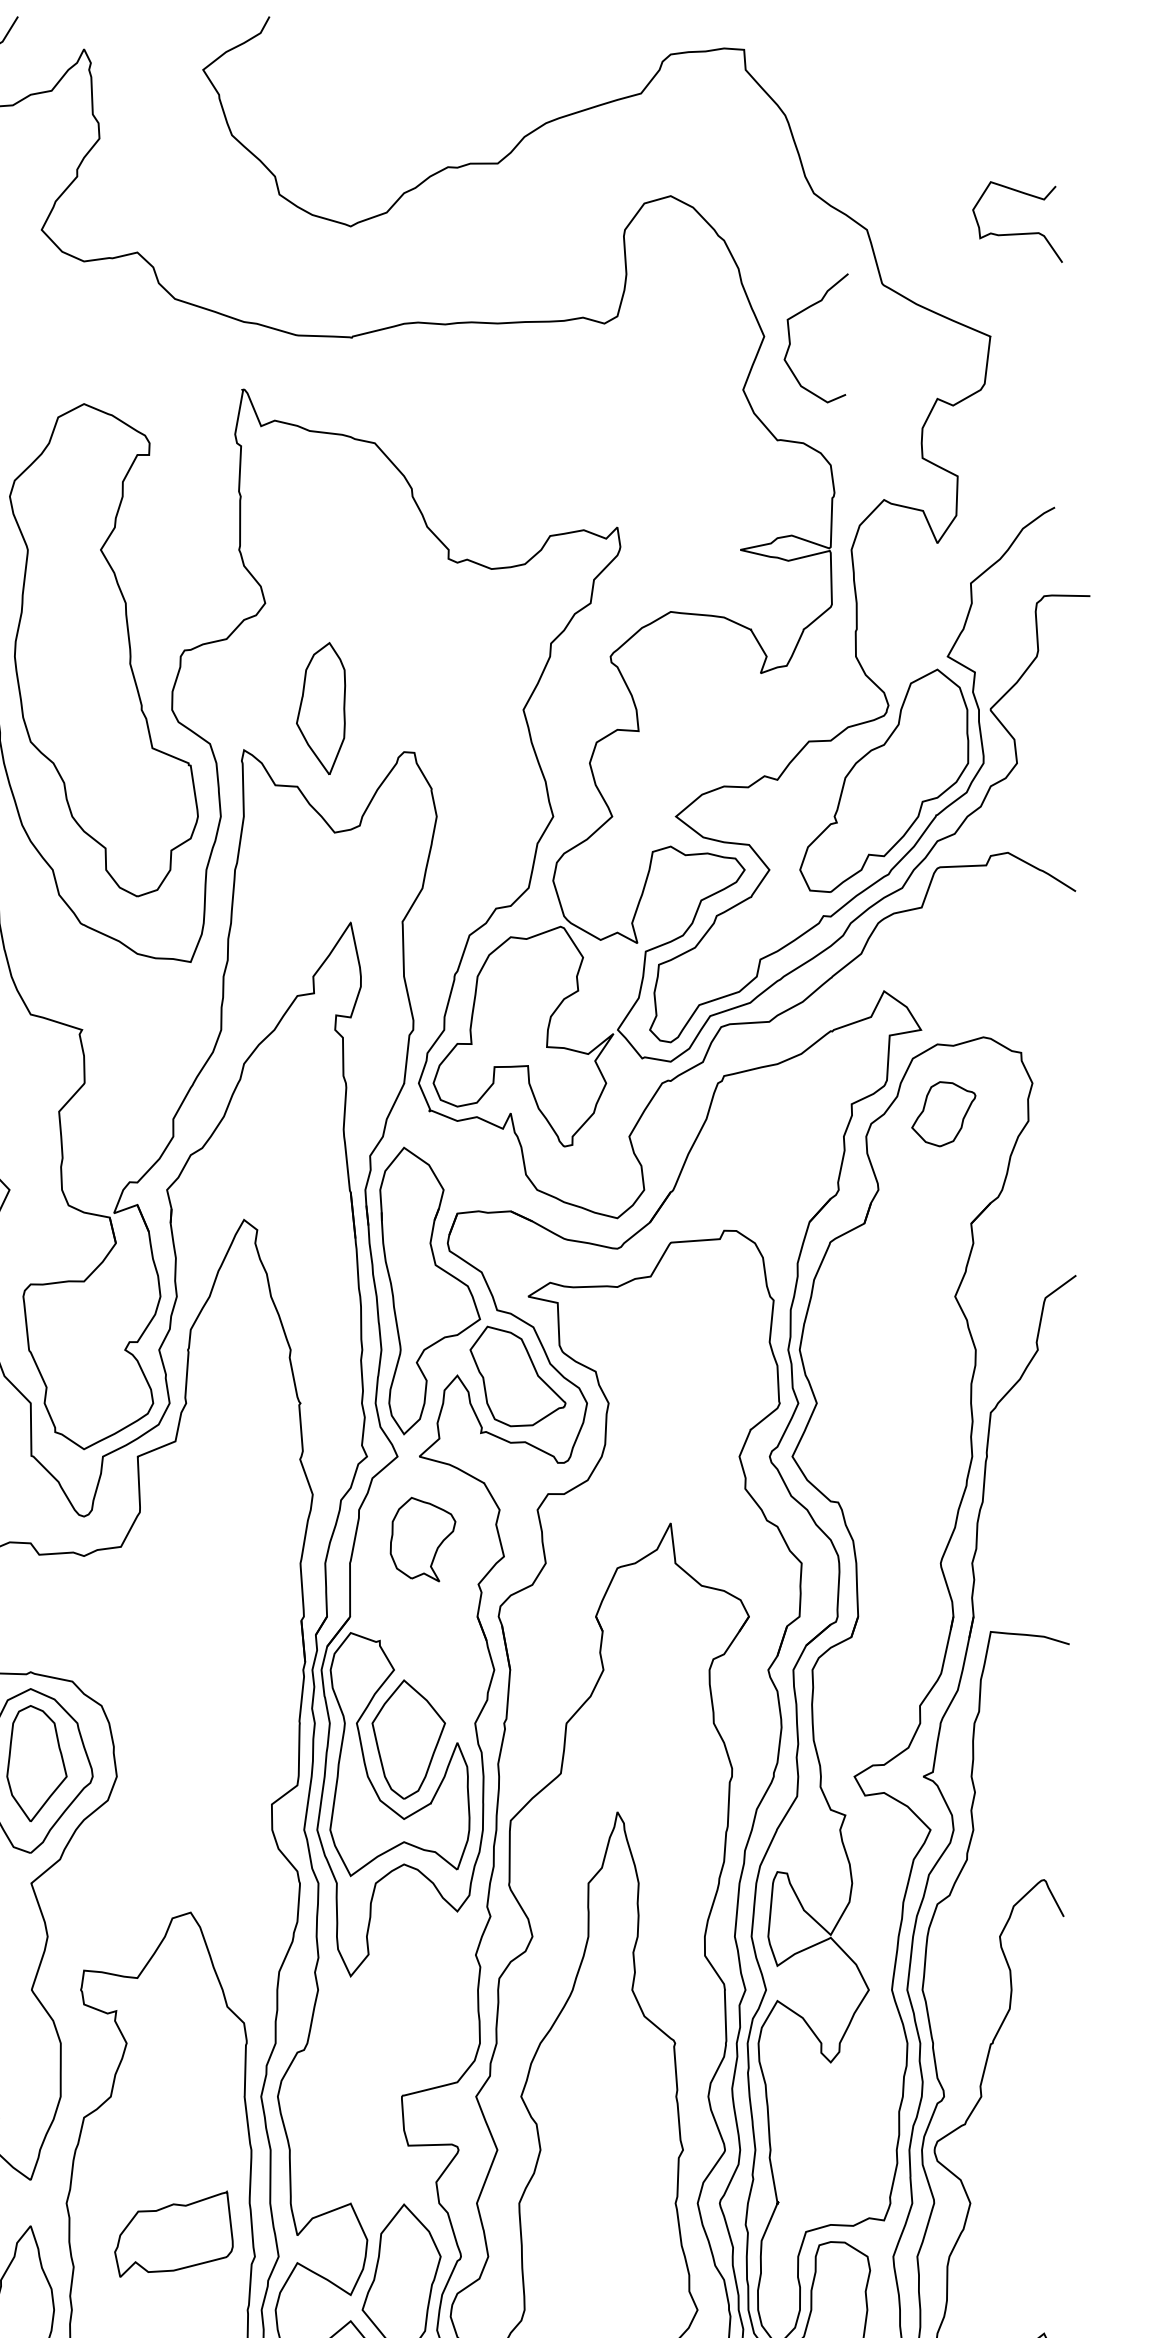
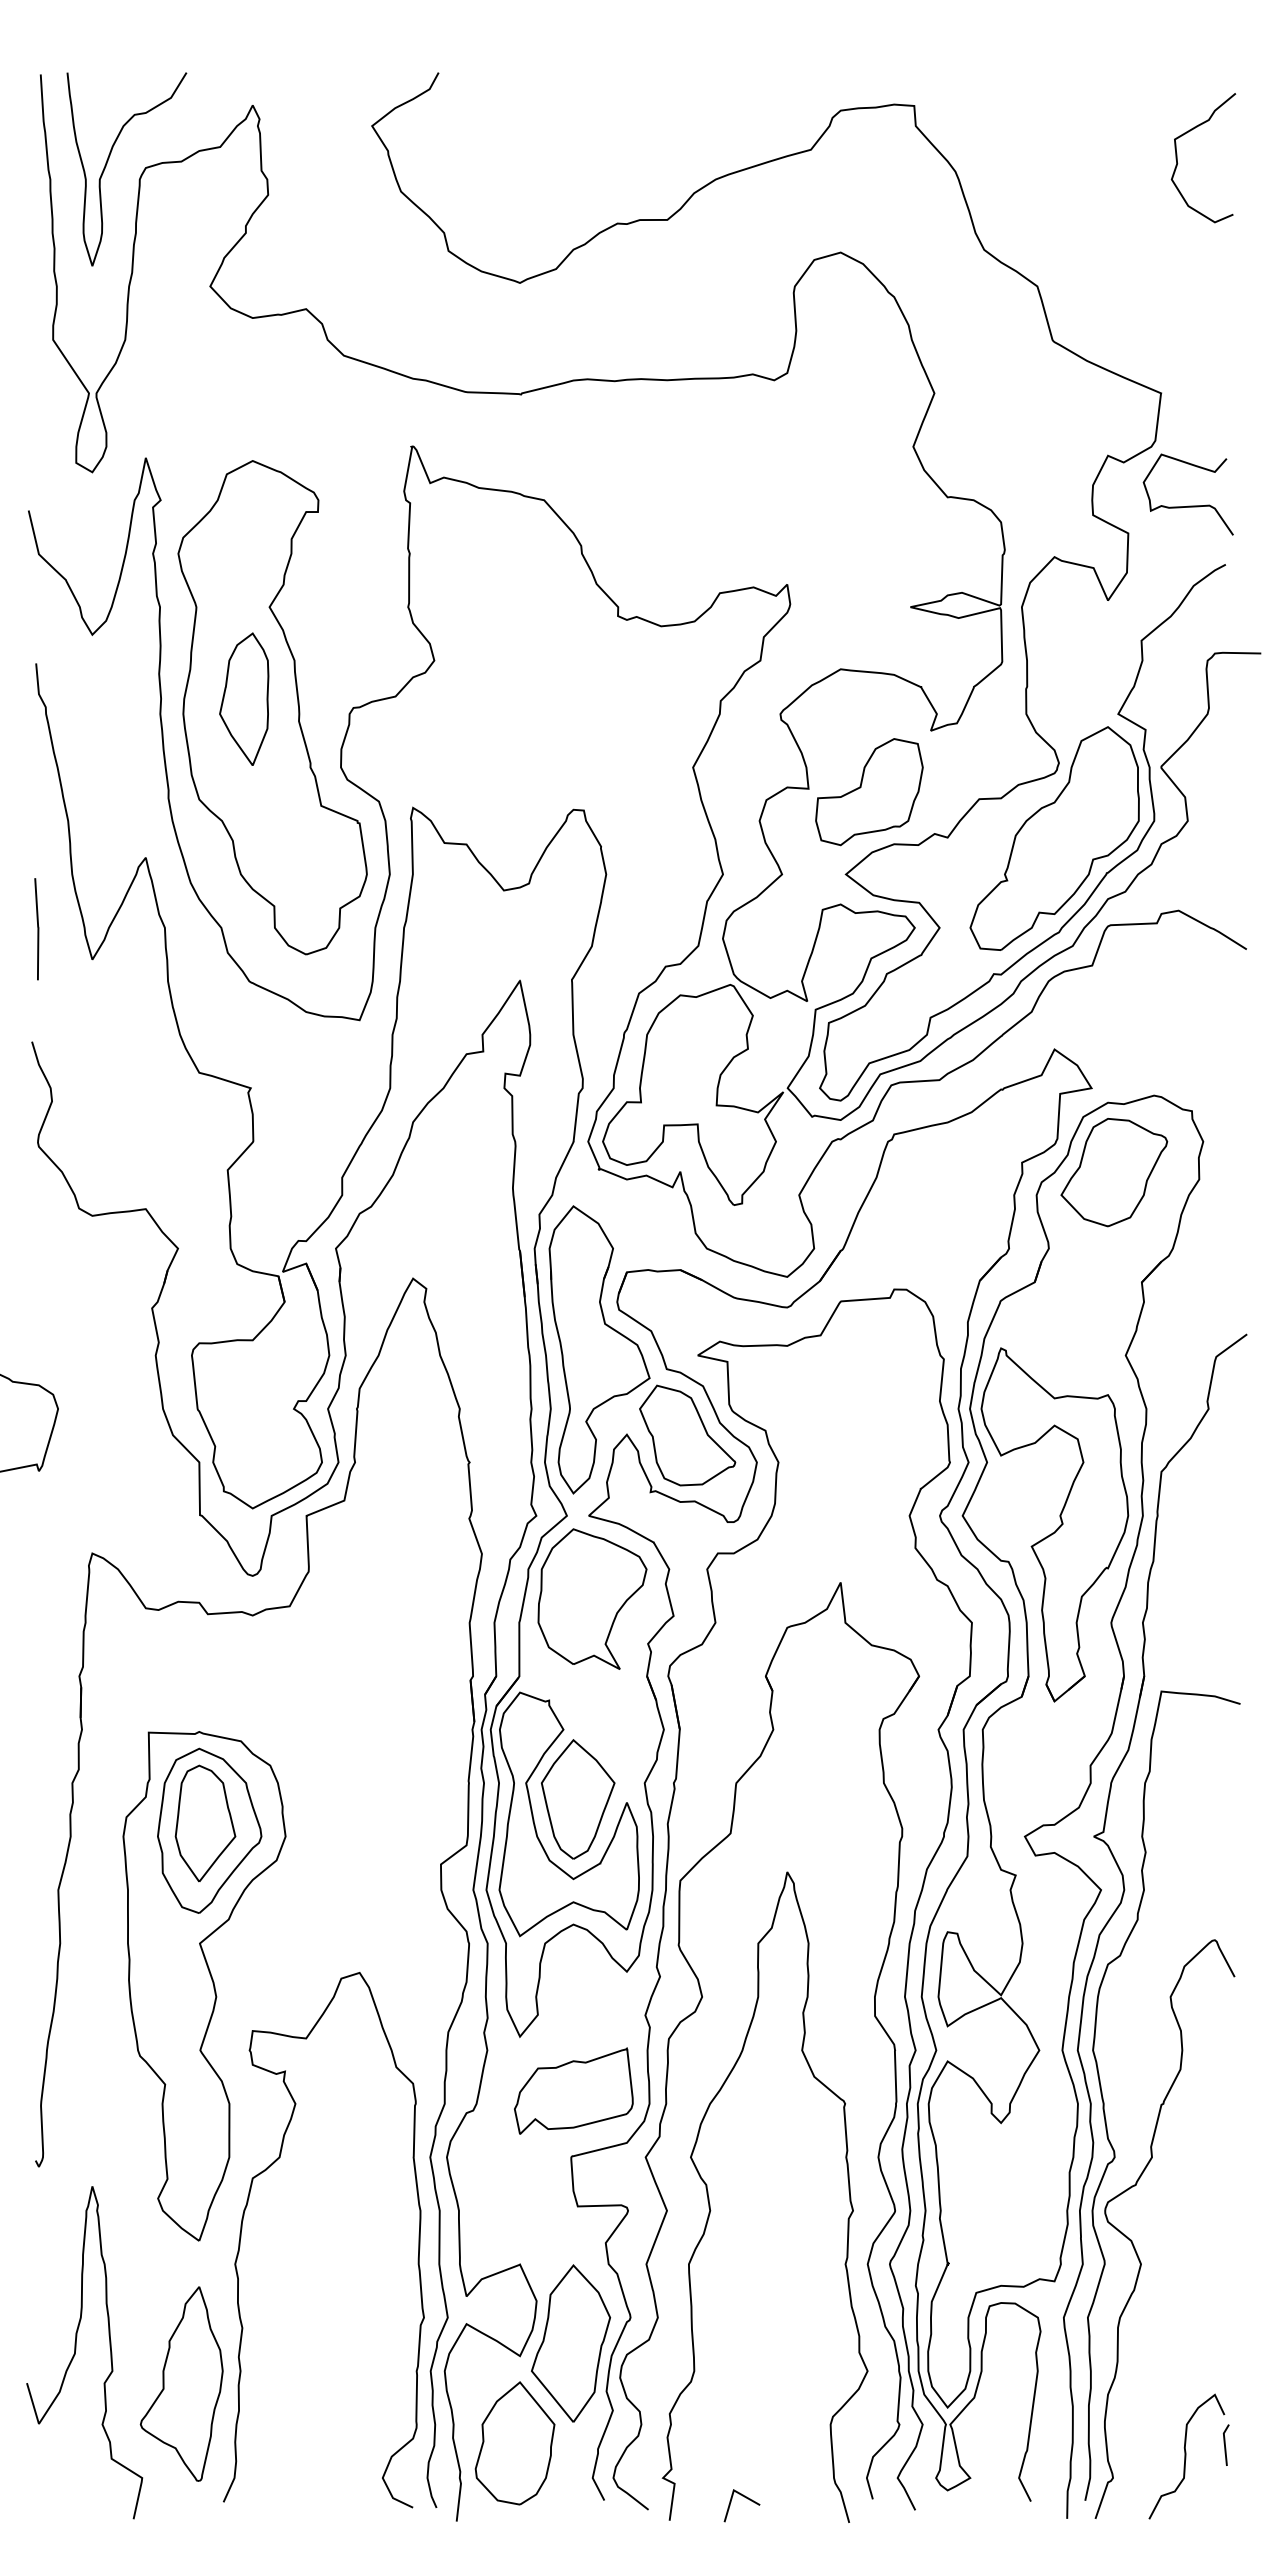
curve: (1017, 232) -> (1188, 505), moved
curve: (791, 343) -> (1178, 163), moved
part: (321, 707) -> (244, 698), moved
part: (699, 734) -> (869, 792), added
part: (943, 1114) -> (1114, 1172), size x1.67
part: (884, 1465) -> (1054, 1524), added
part: (423, 1539) -> (592, 1598), size x1.67
part: (173, 2233) -> (573, 2090), moved

